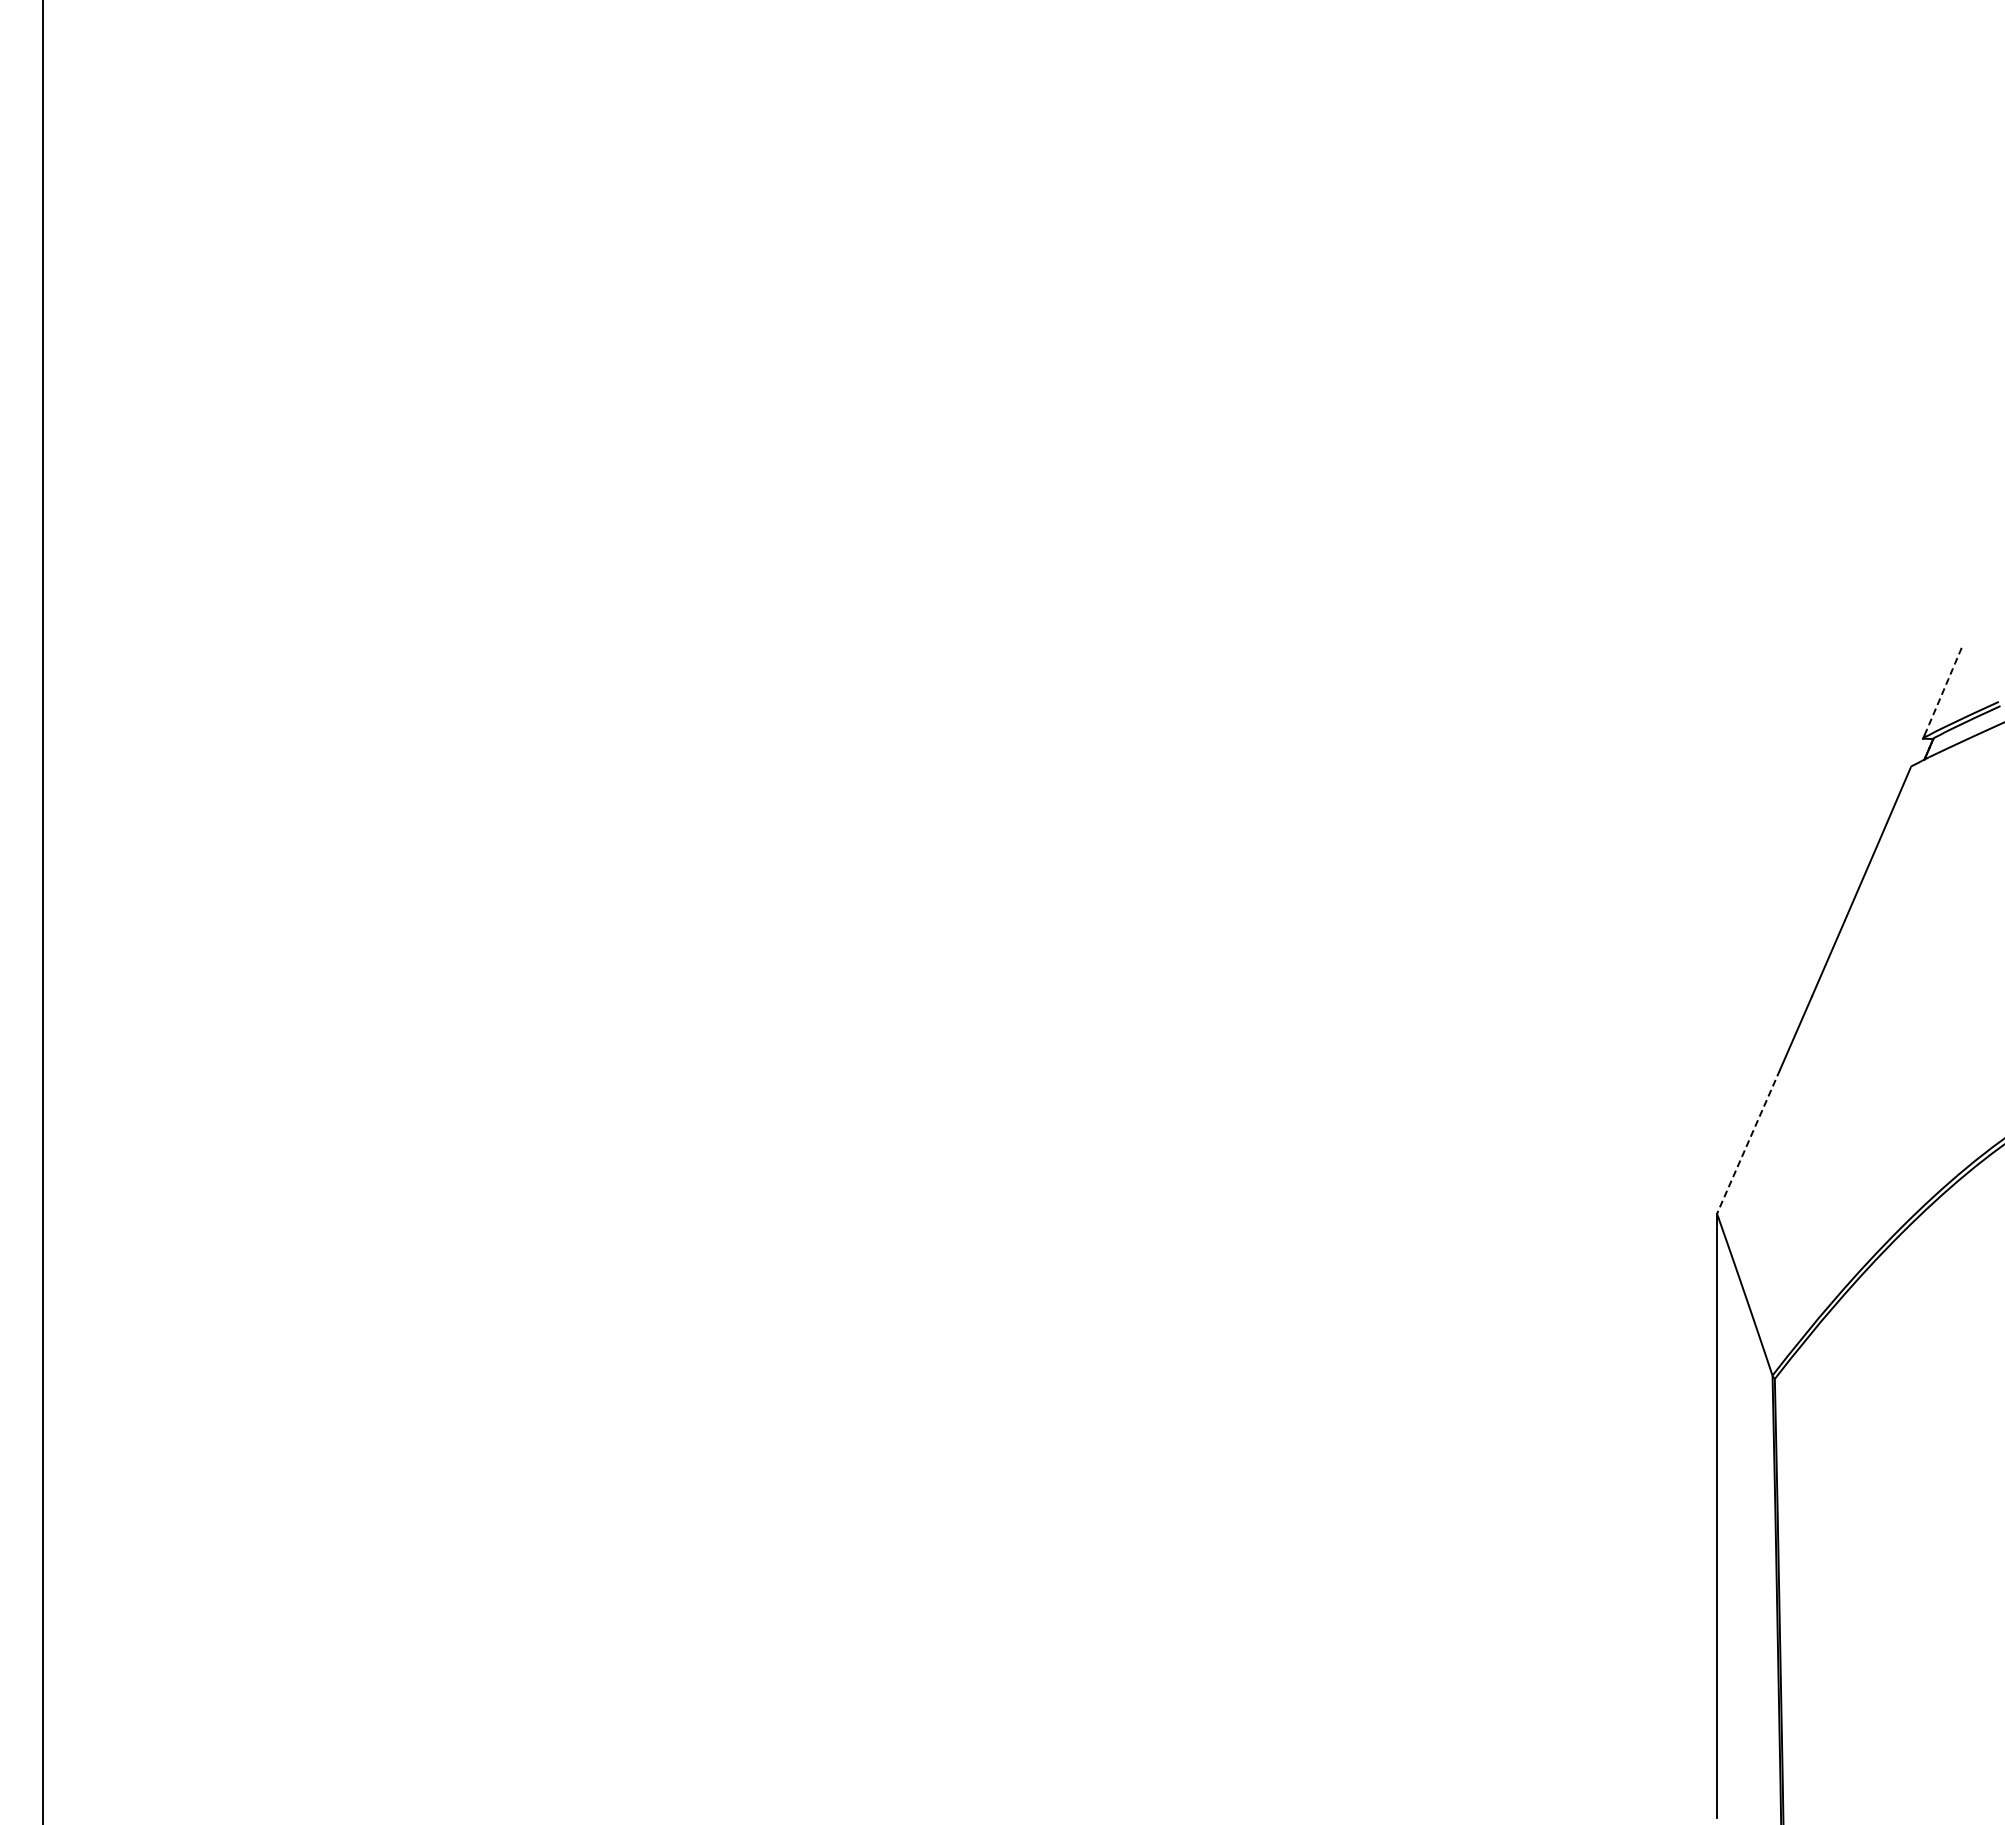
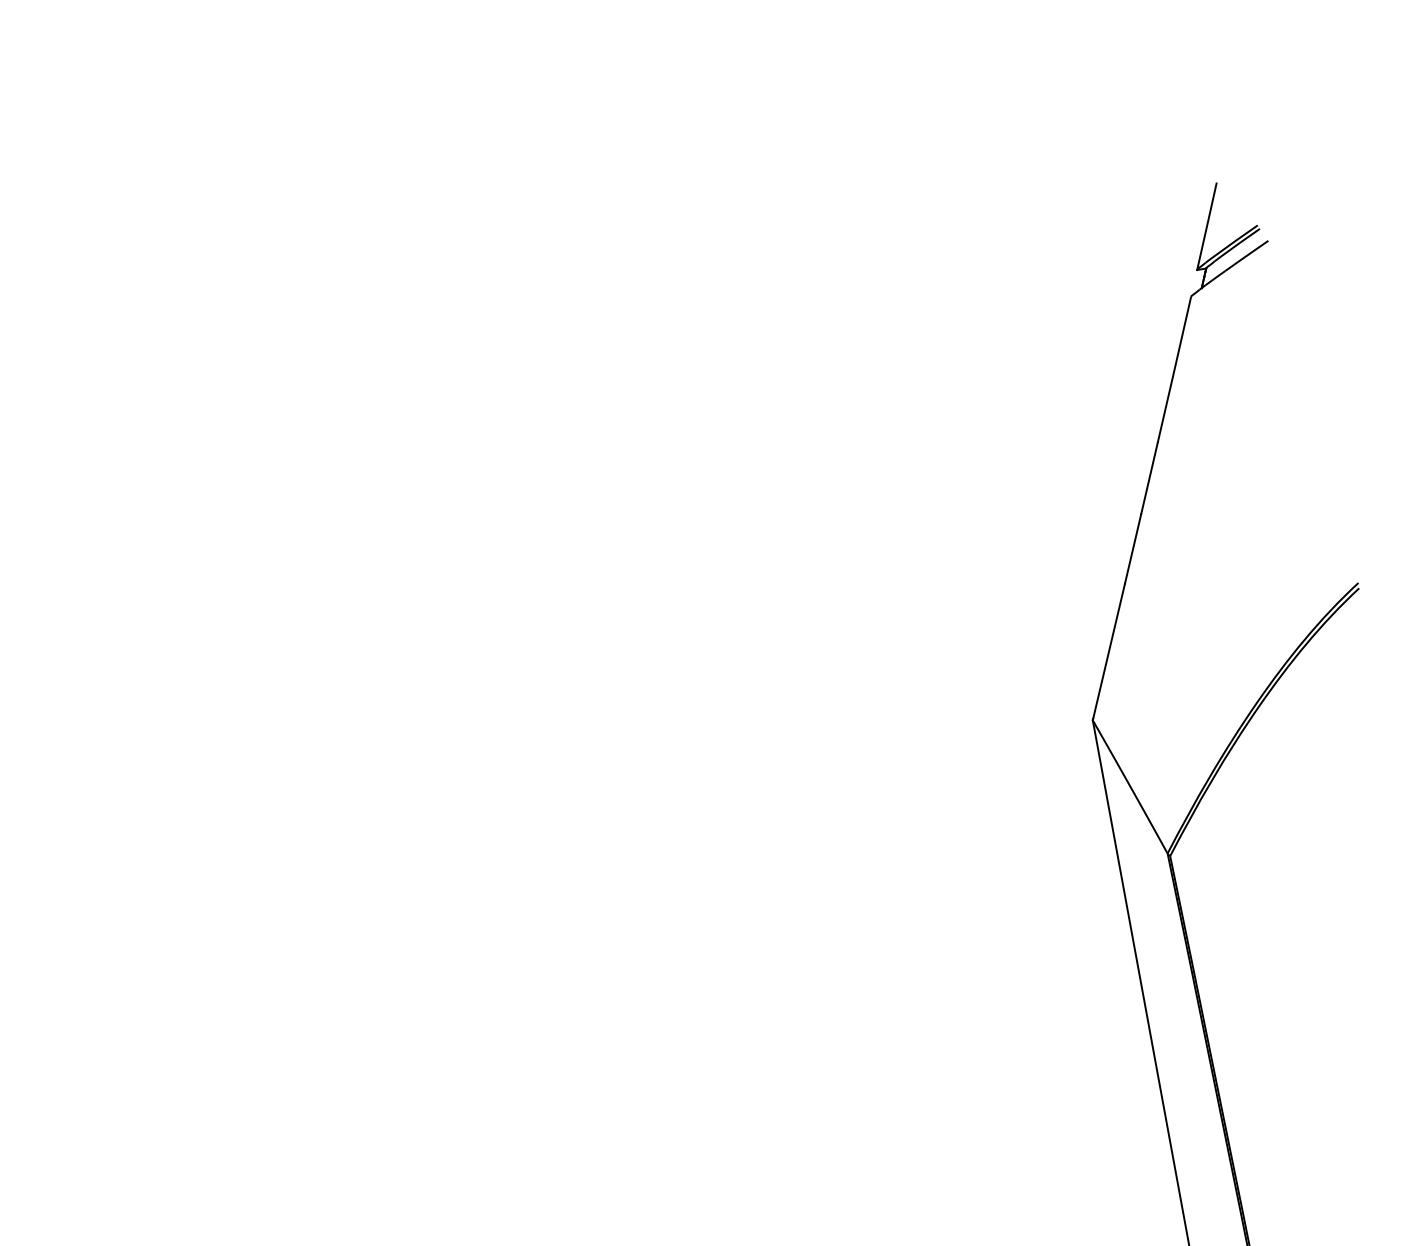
arc: (1943, 690) -> (1207, 224), dashed -> solid
line: (1748, 1141) -> (1108, 651), dashed -> solid

